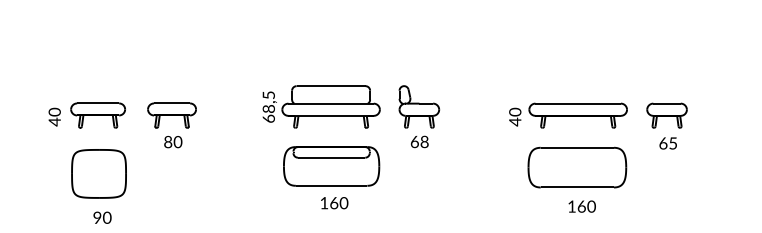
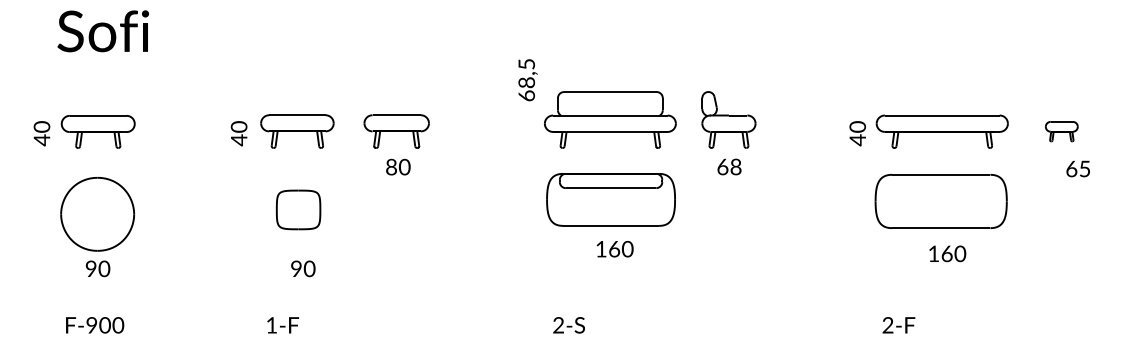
text: (269, 107) -> (527, 80), moved
part: (666, 115) -> (1061, 131), size x0.6
text: (667, 143) -> (1077, 168), moved
part: (98, 173) -> (298, 209), size x0.6

